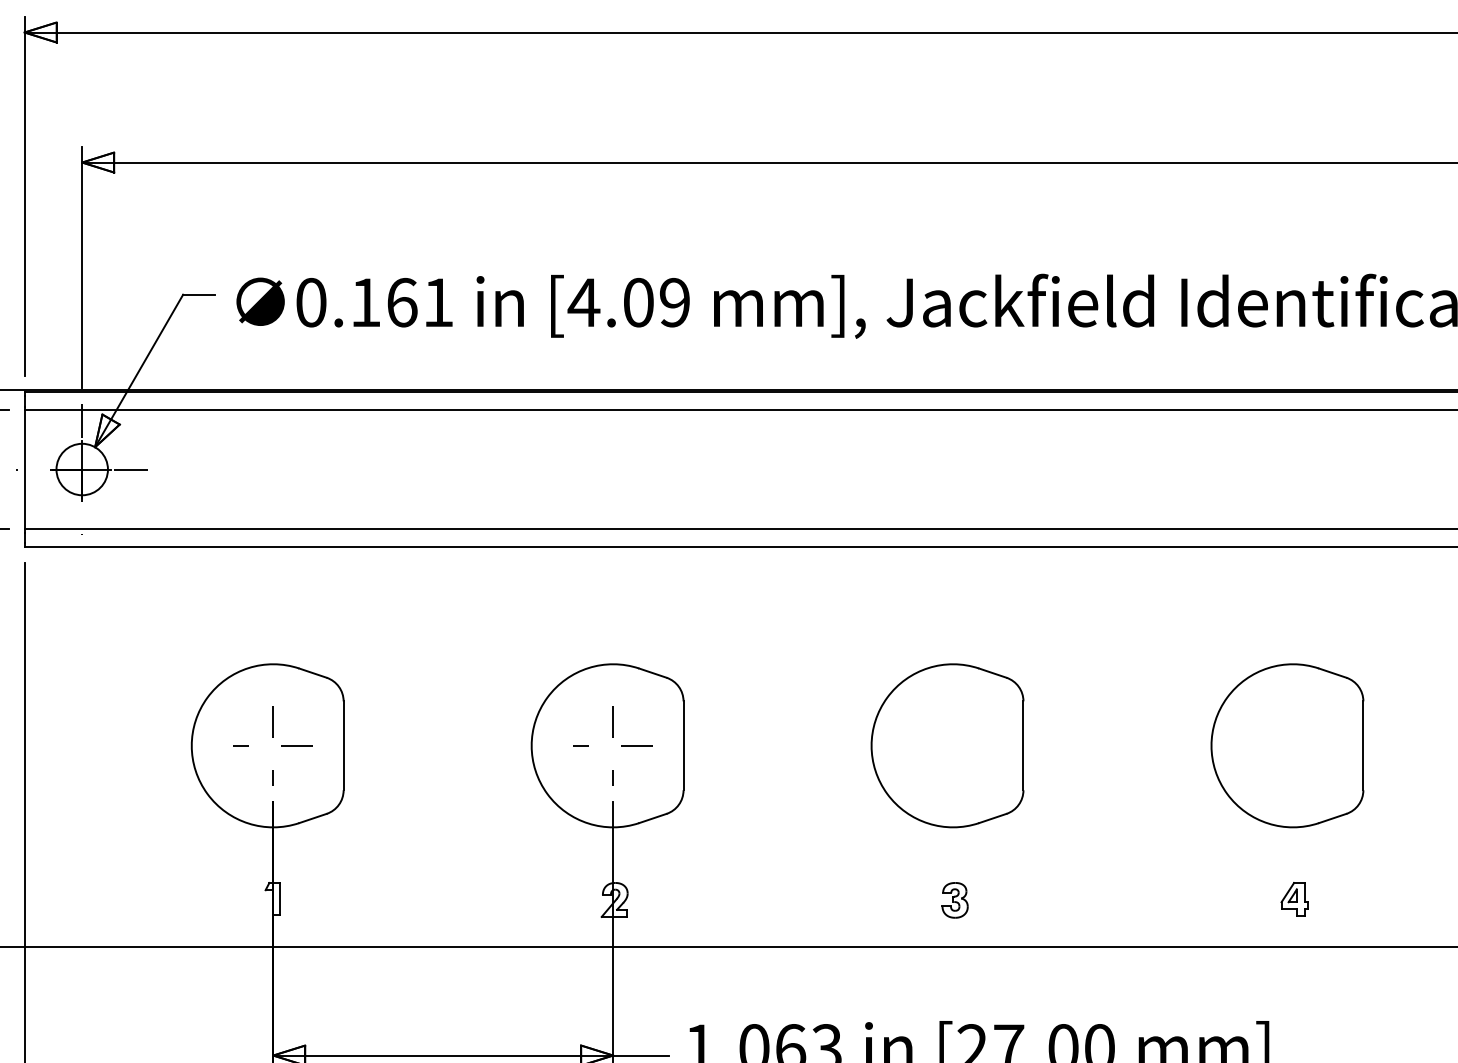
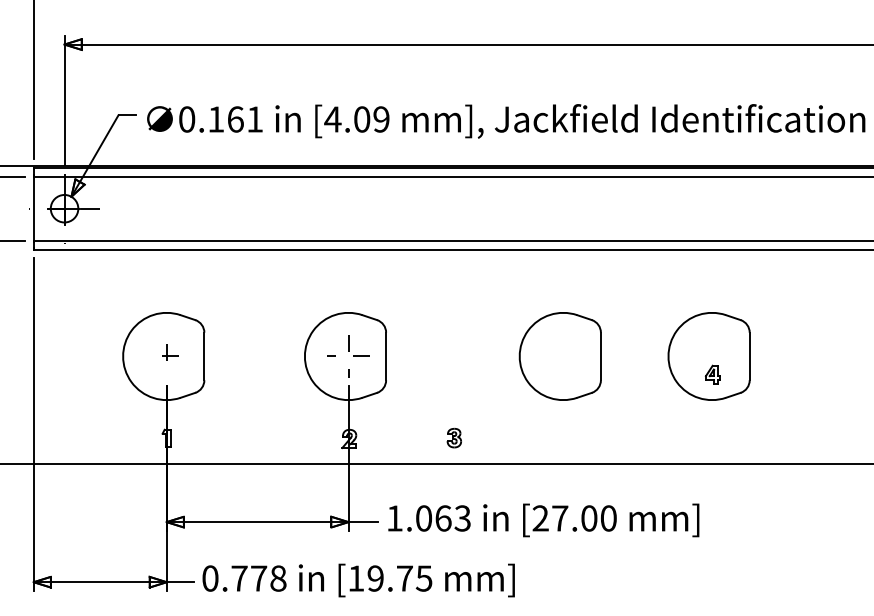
part: (272, 745) -> (166, 356), size x0.6
part: (946, 745) -> (559, 356), moved
part: (953, 899) -> (453, 437), moved
part: (1293, 899) -> (712, 374), moved

